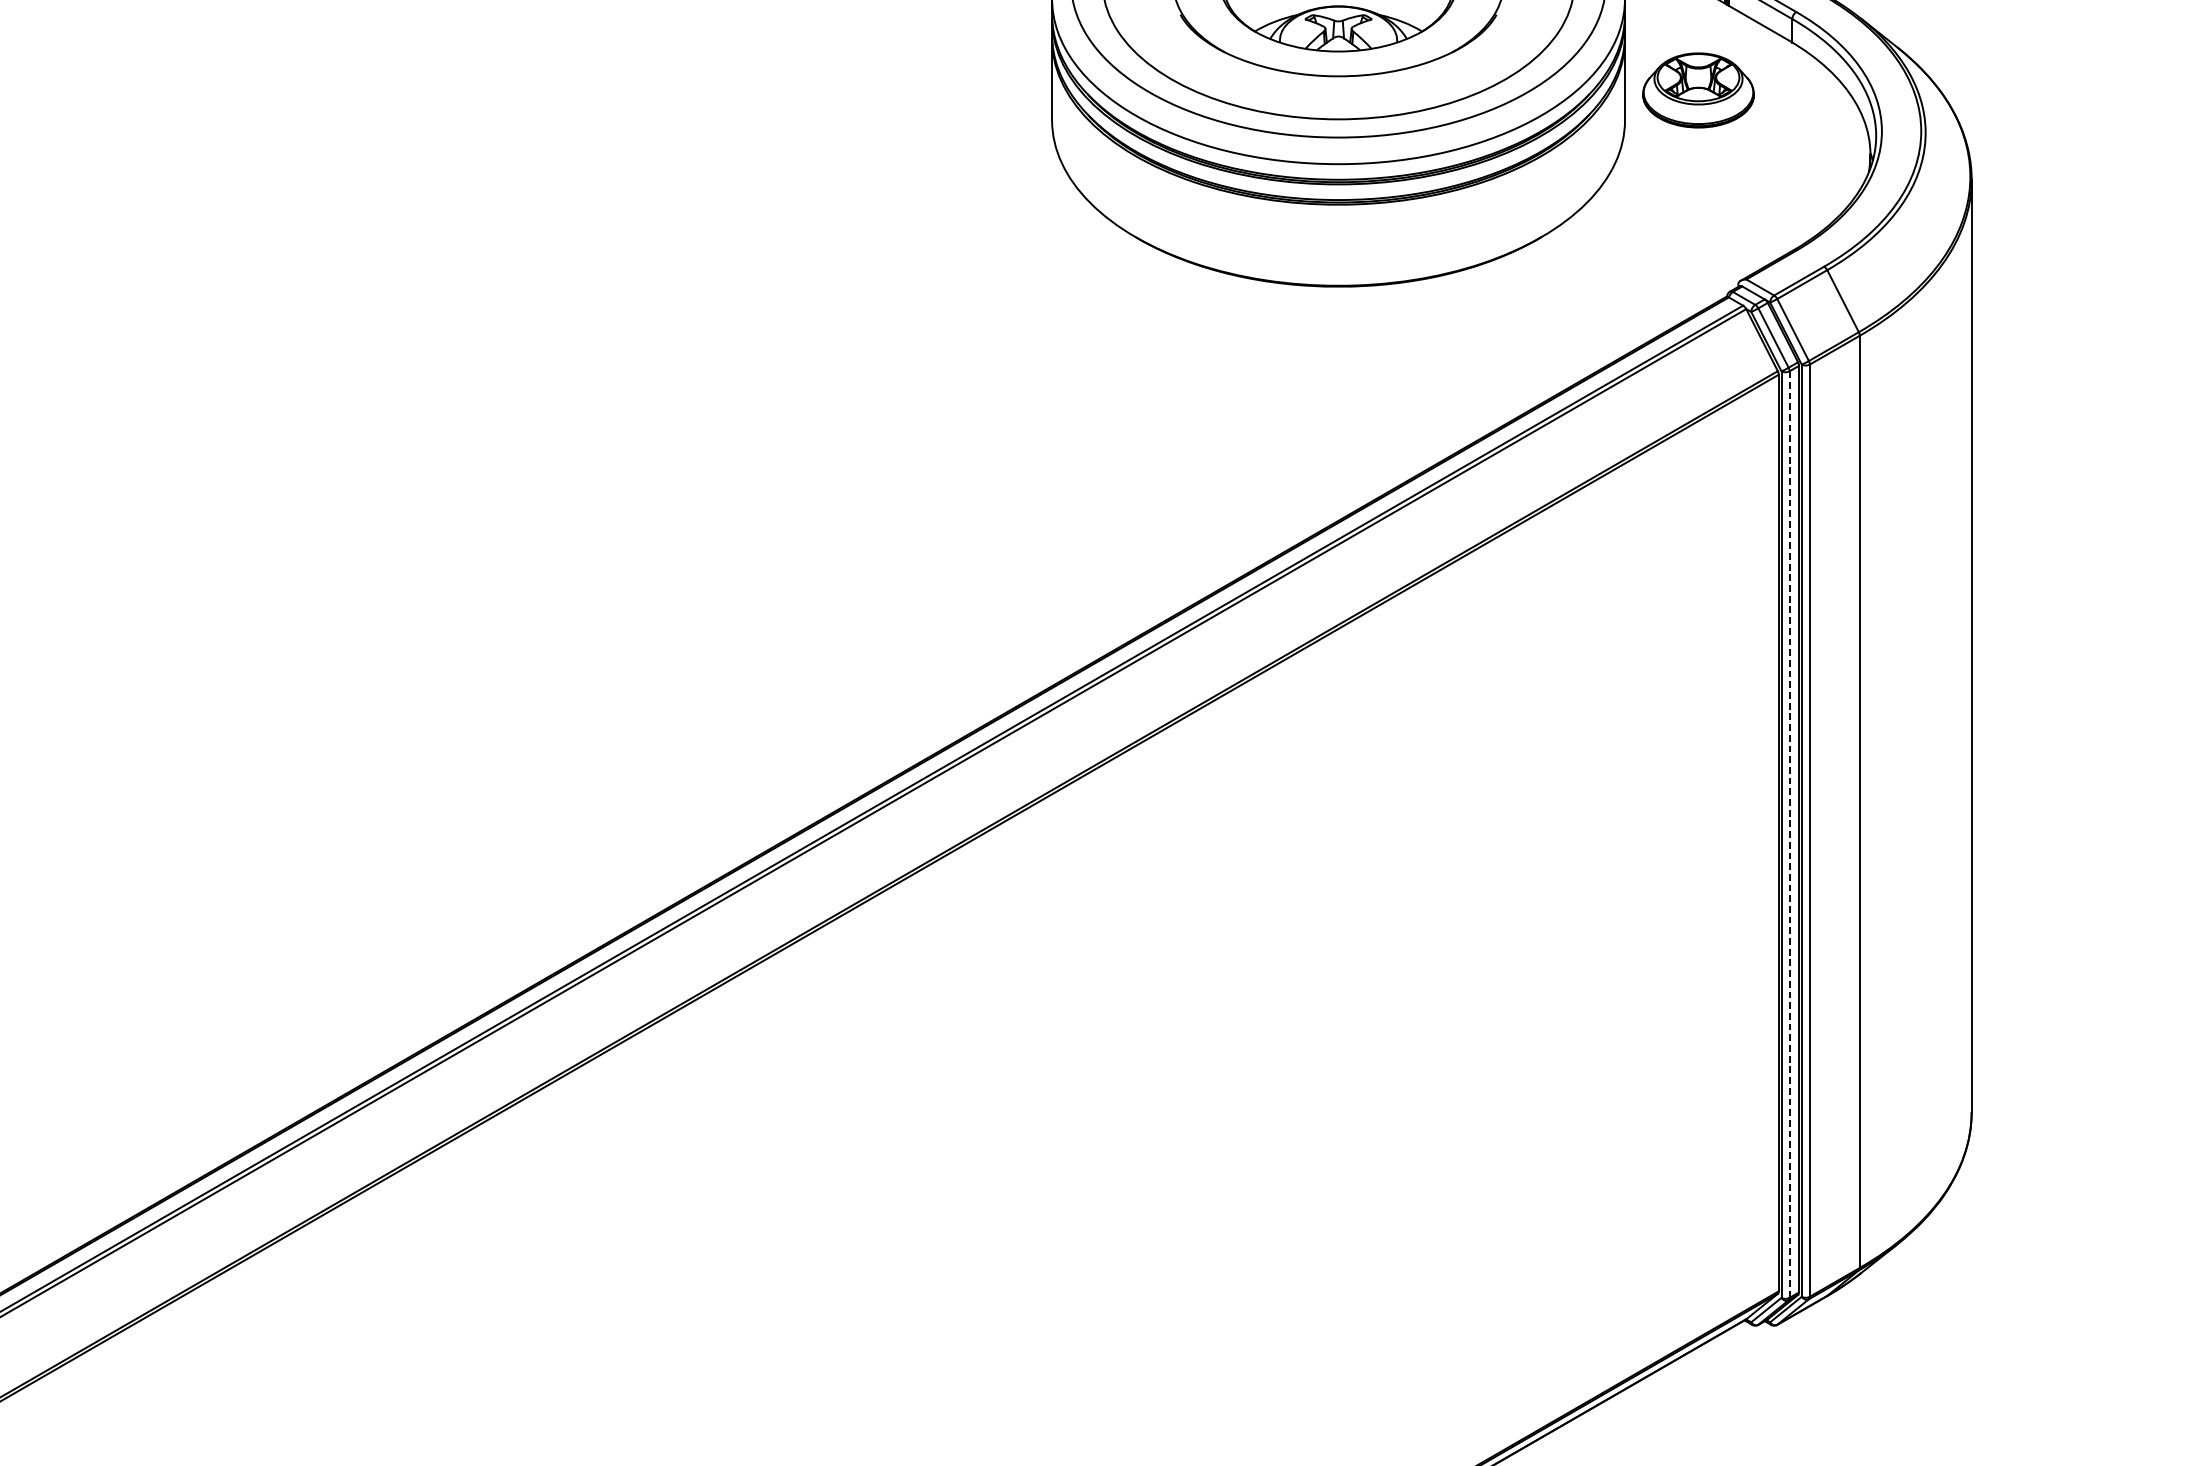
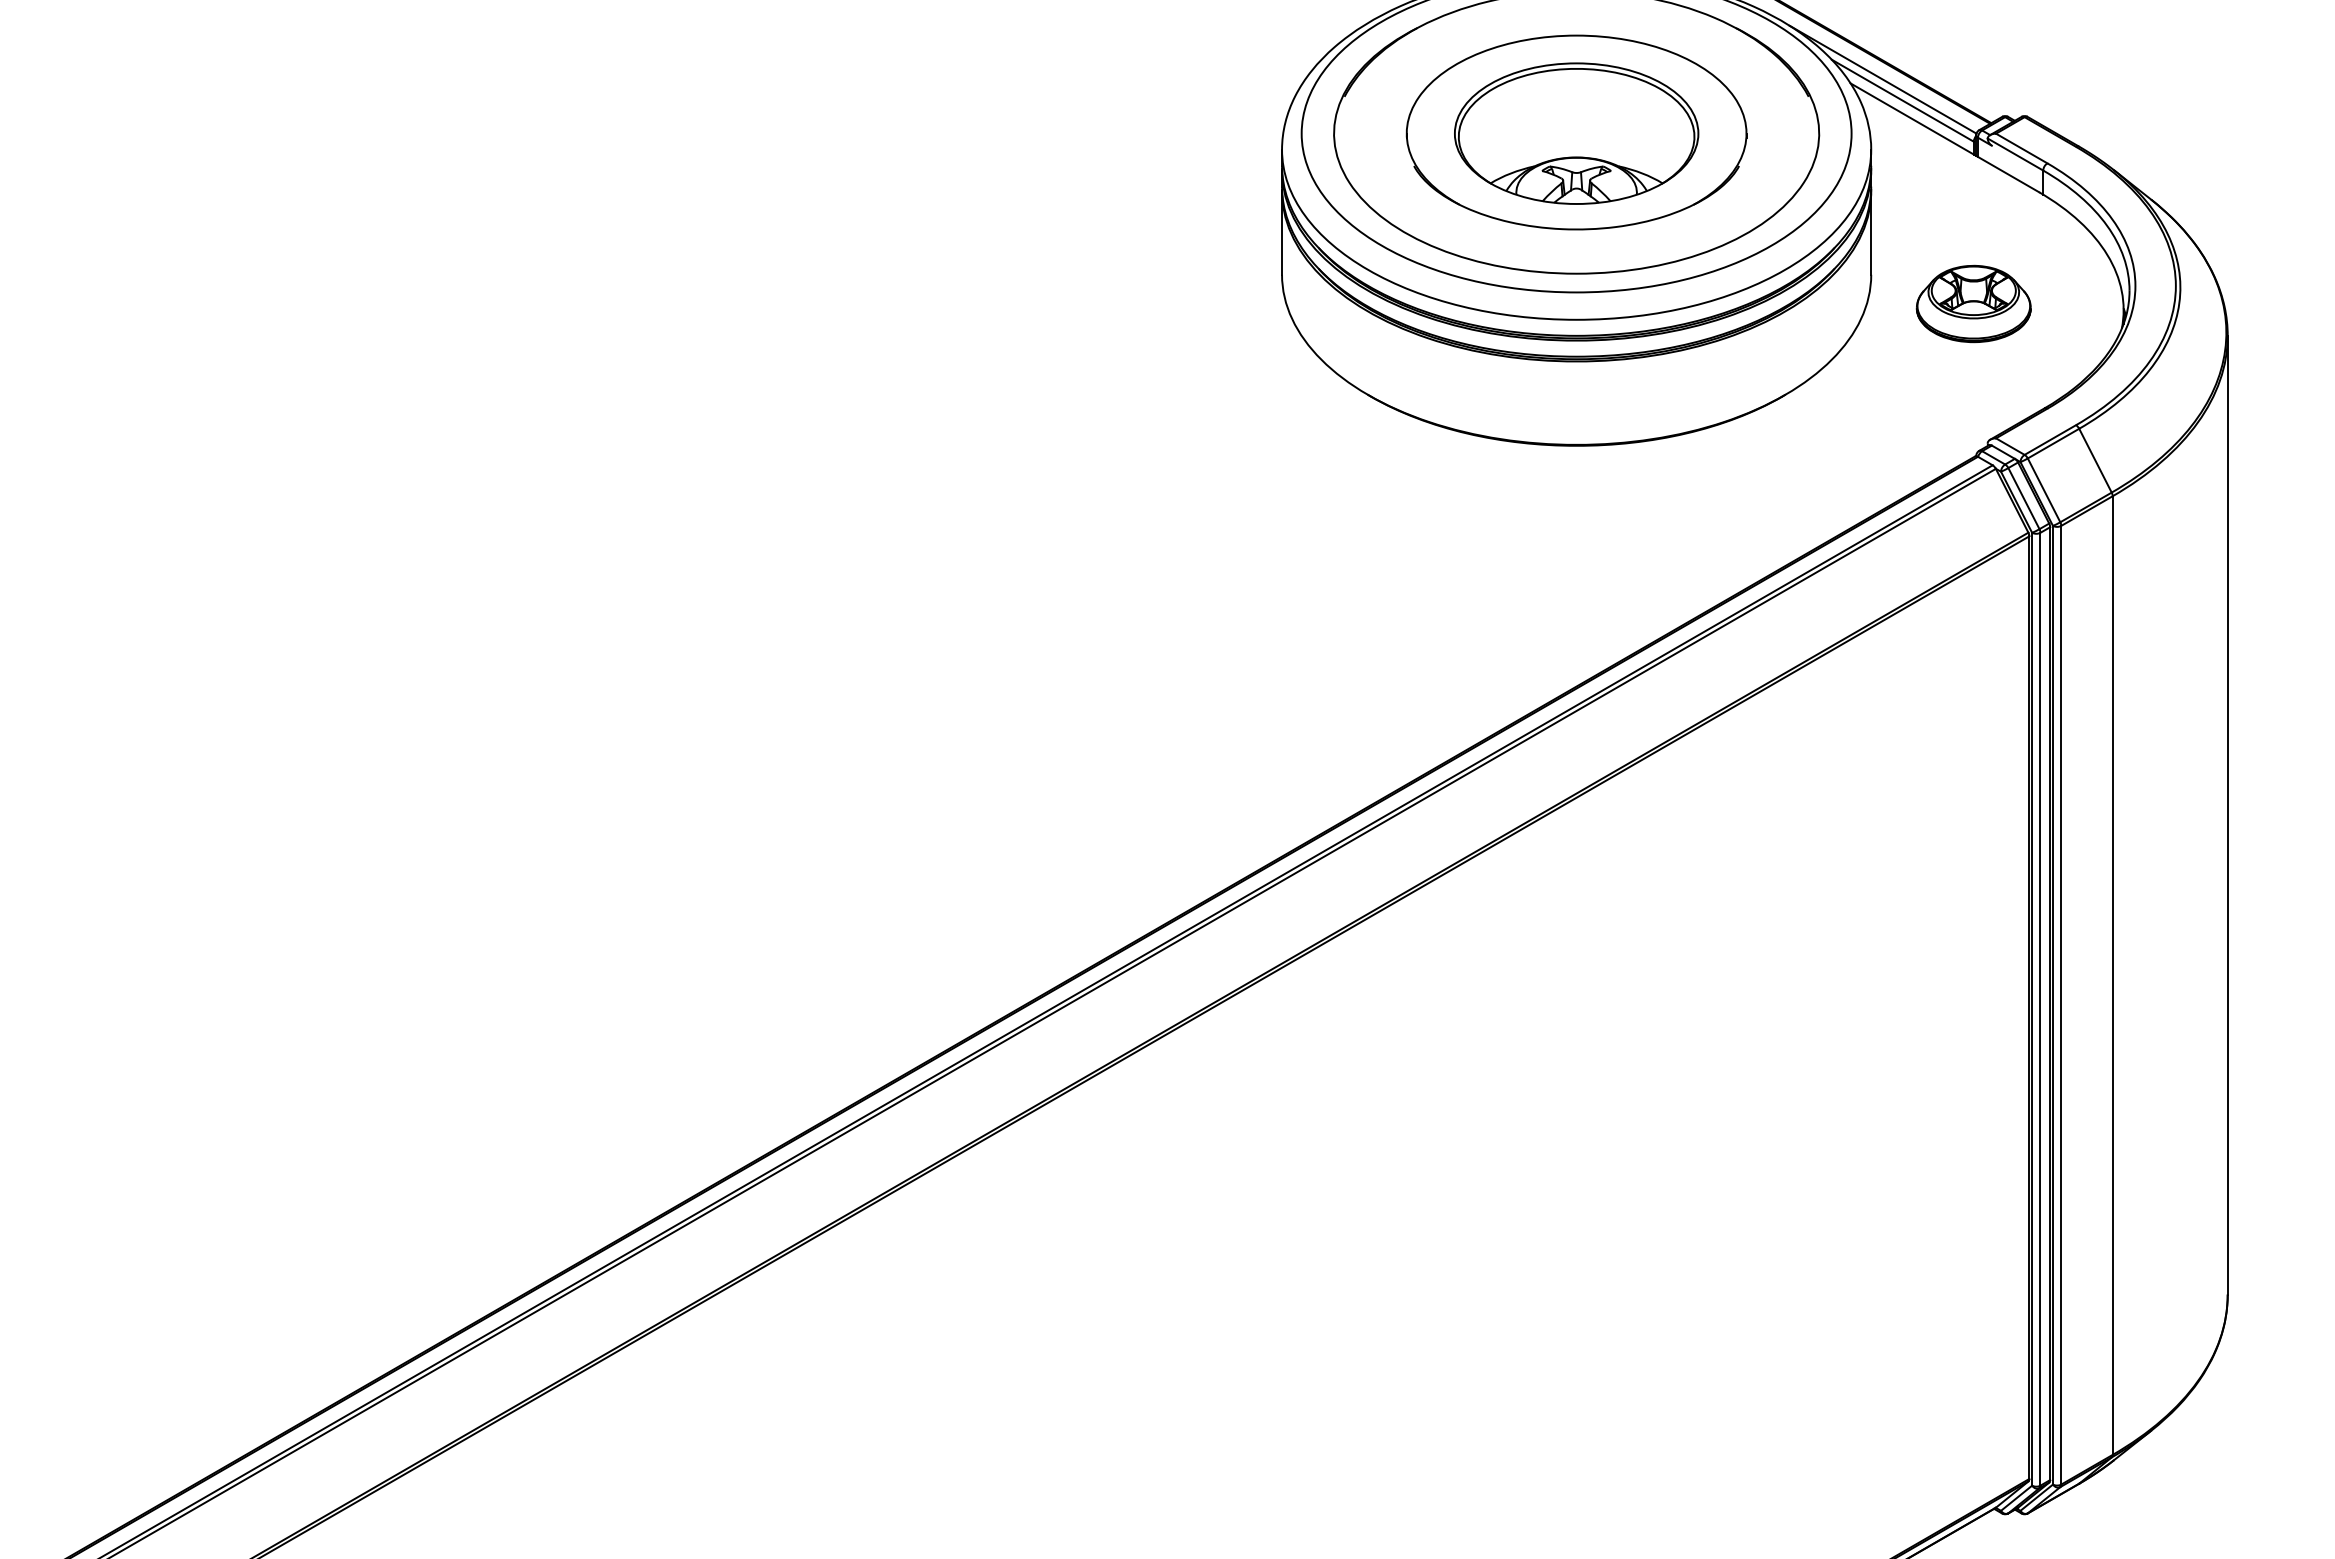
part: (1698, 89) -> (1973, 303), moved
line: (1789, 833) -> (2040, 1008), dashed -> solid

